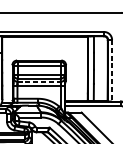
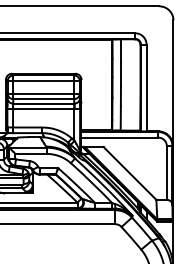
line: (112, 71) -> (146, 88), dashed -> solid
line: (39, 81) -> (43, 103), dashed -> solid

